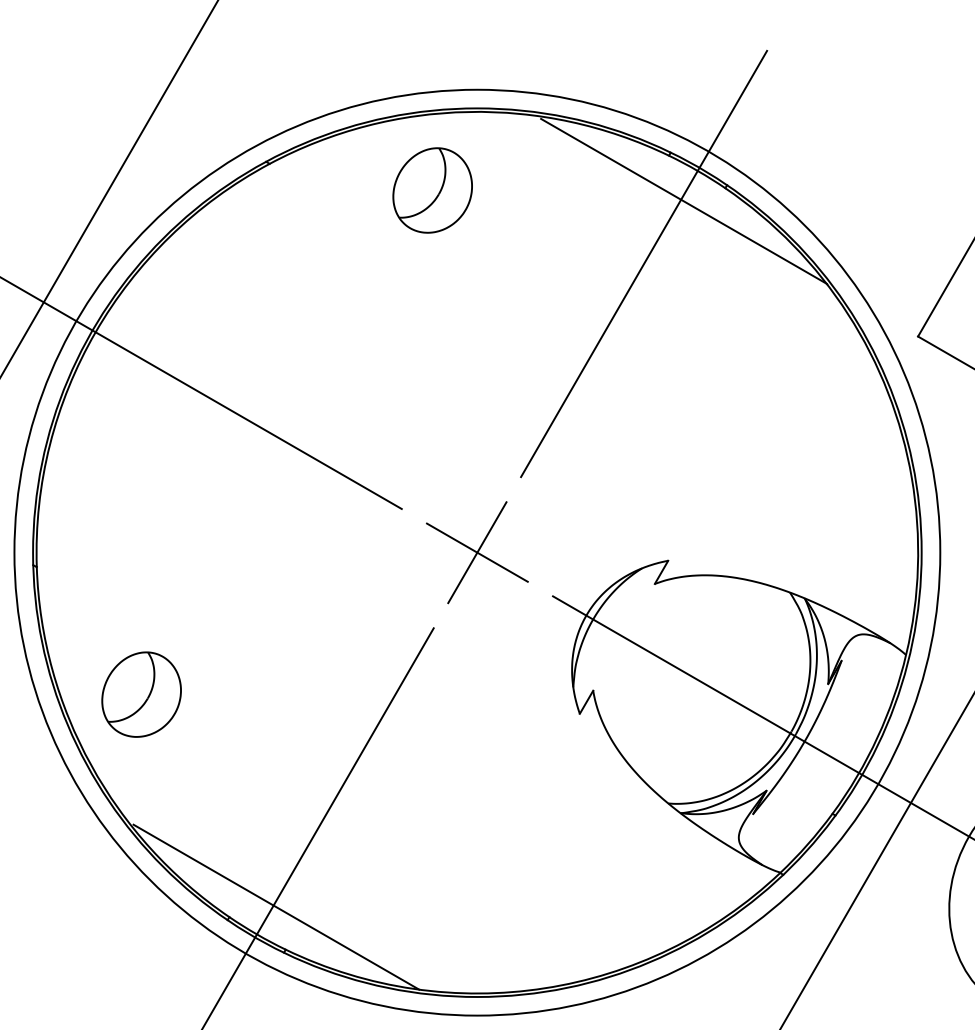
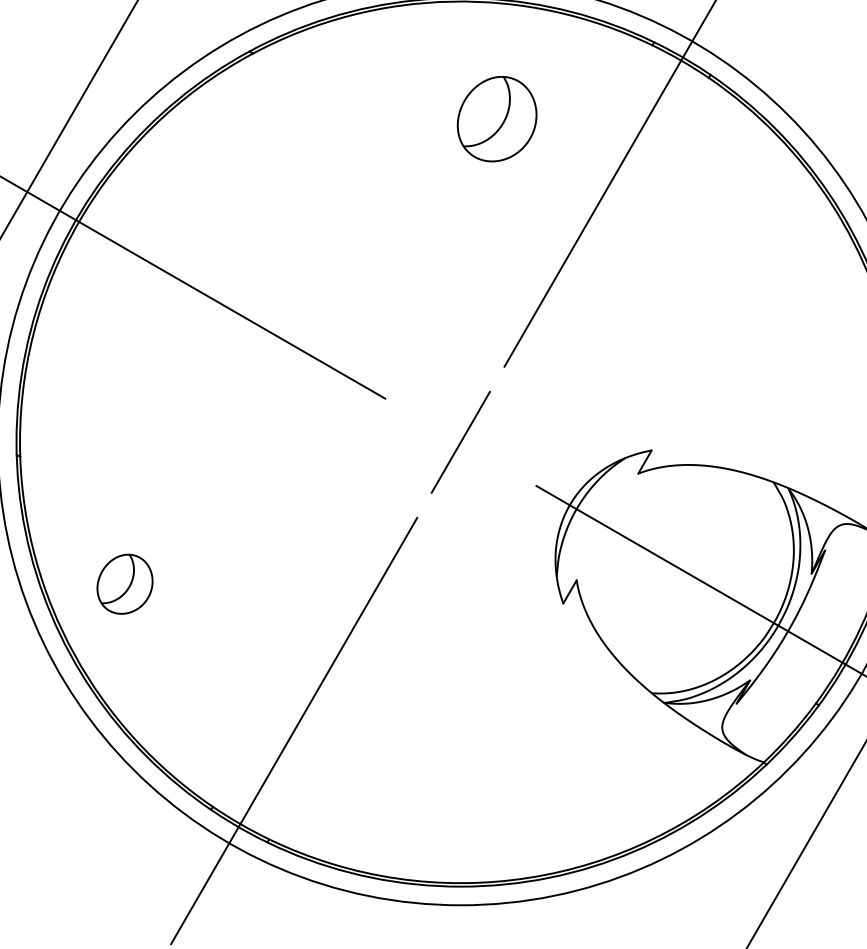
part: (432, 190) -> (496, 119), moved
line: (683, 200) -> (666, 90), removed
line: (476, 552) -> (459, 442), removed
part: (141, 694) -> (124, 584), size x0.7
line: (276, 906) -> (259, 796), removed

